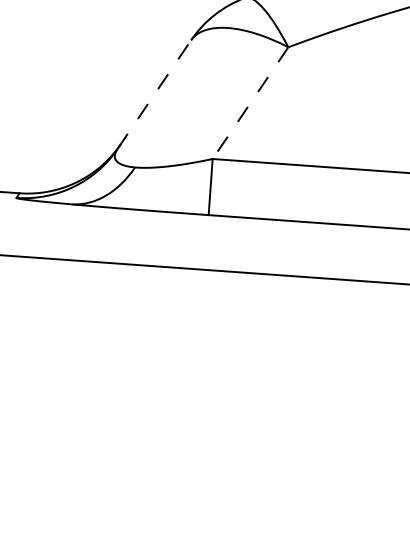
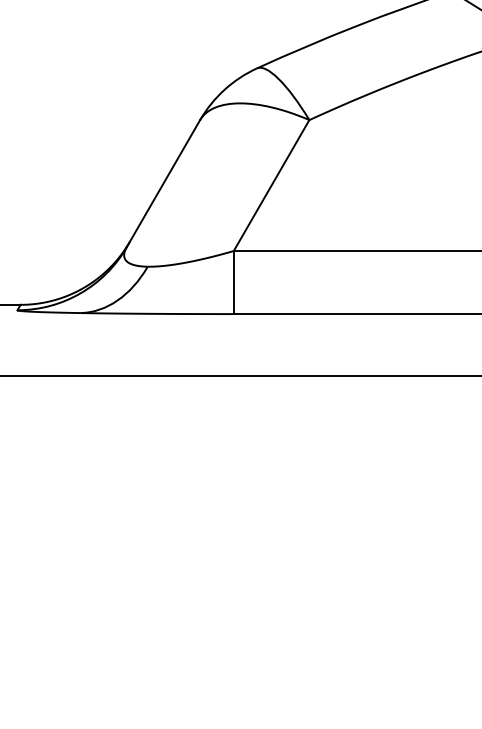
line: (154, 94) -> (163, 183), dashed -> solid
line: (250, 103) -> (271, 185), dashed -> solid

